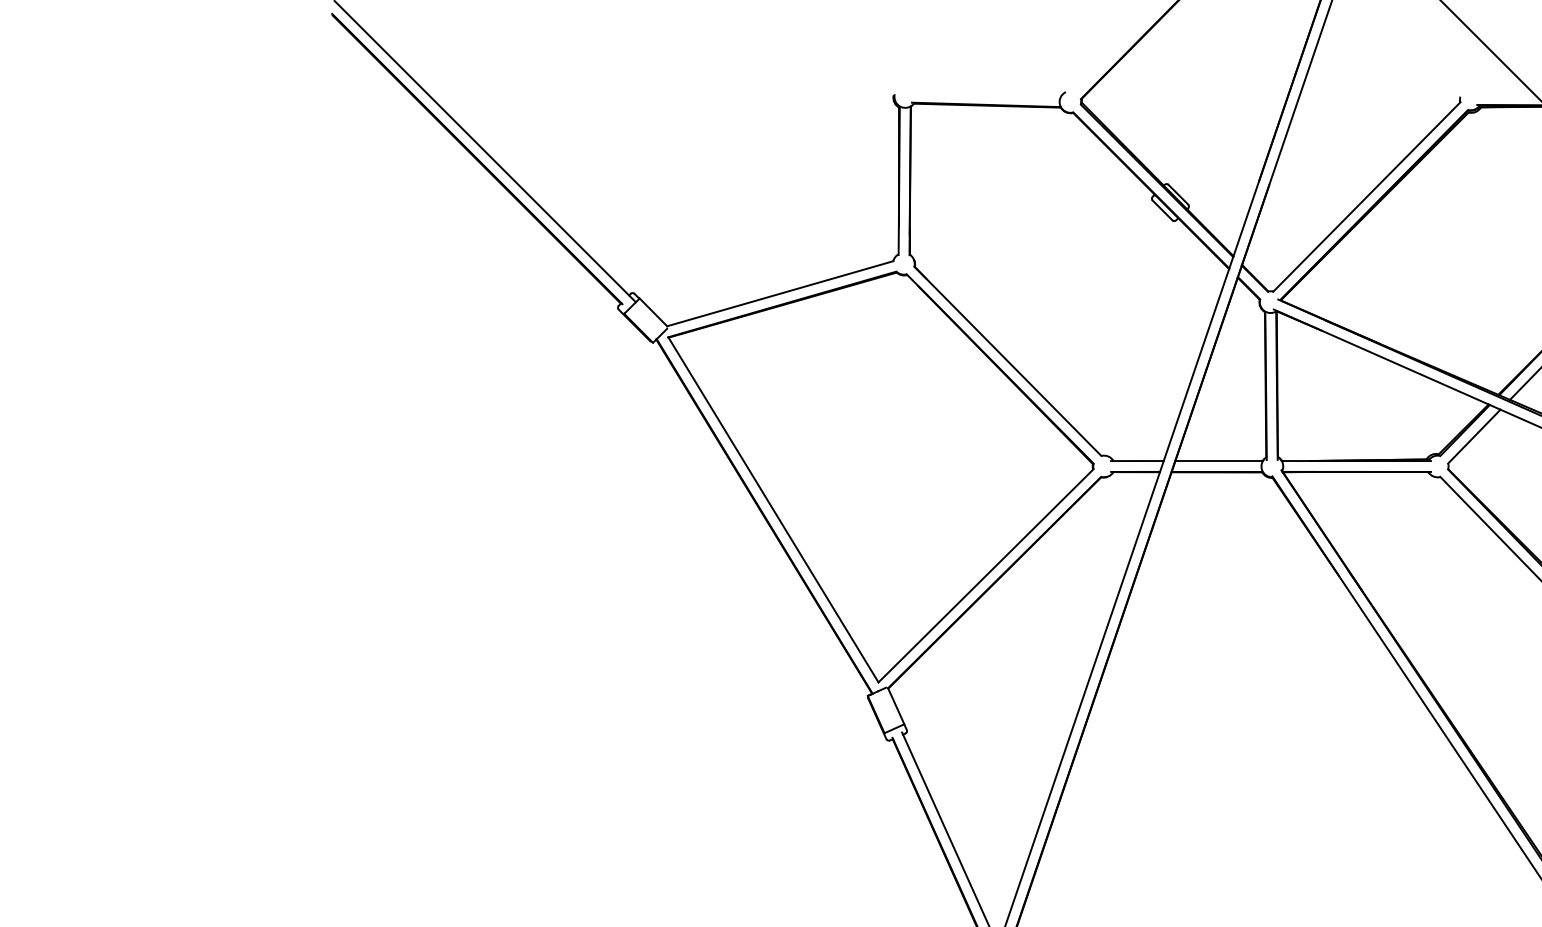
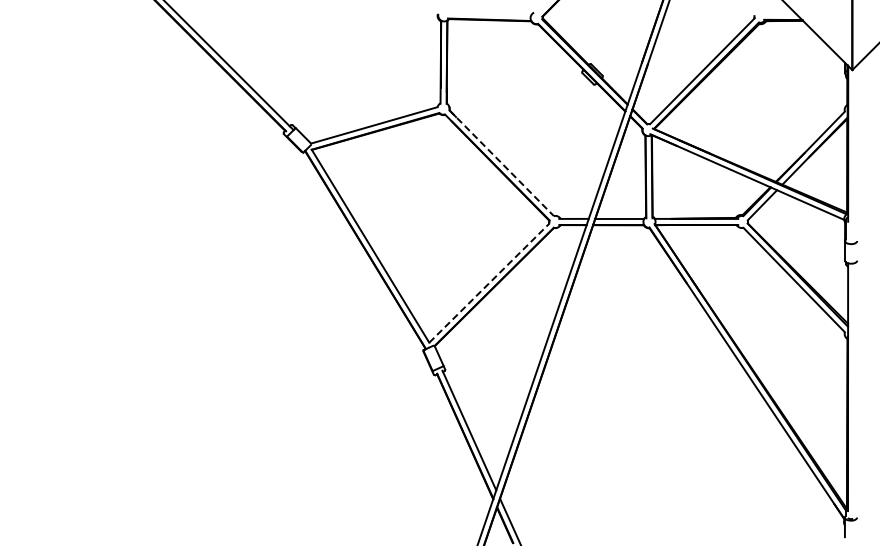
line: (1007, 361) -> (501, 163), solid -> dashed
line: (986, 576) -> (489, 283), solid -> dashed

